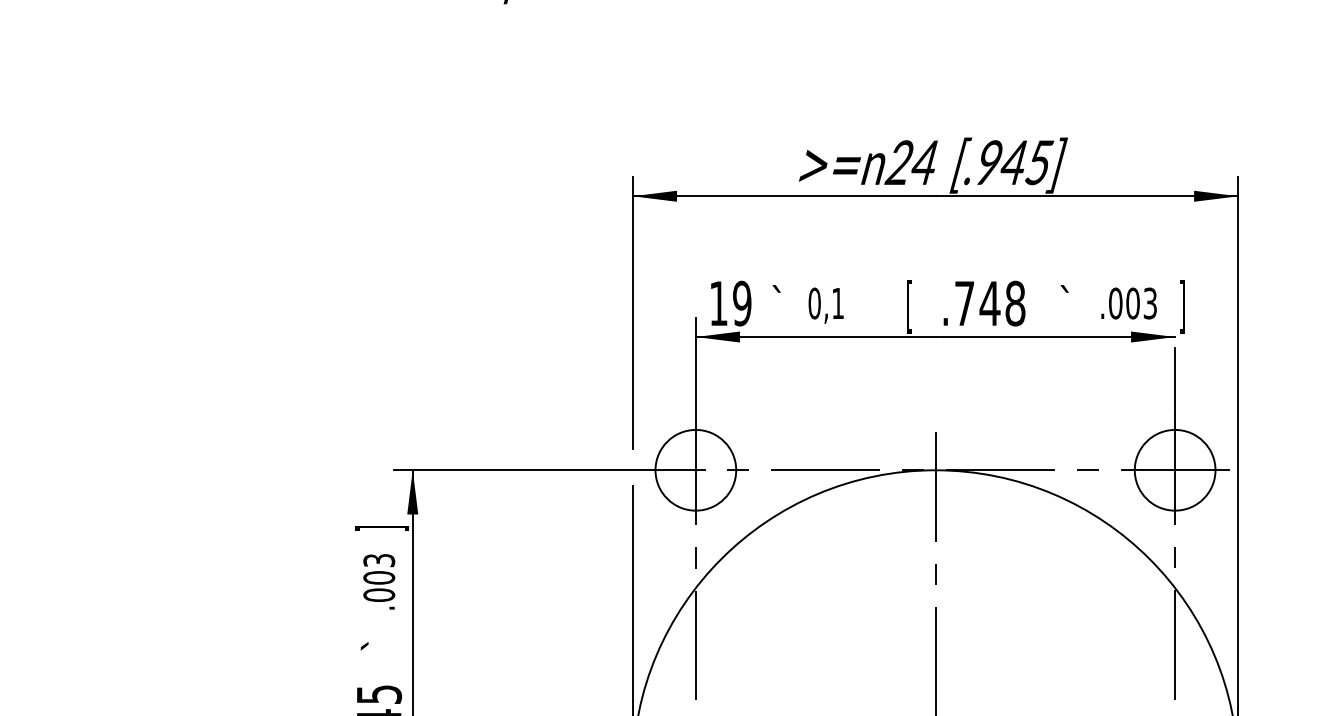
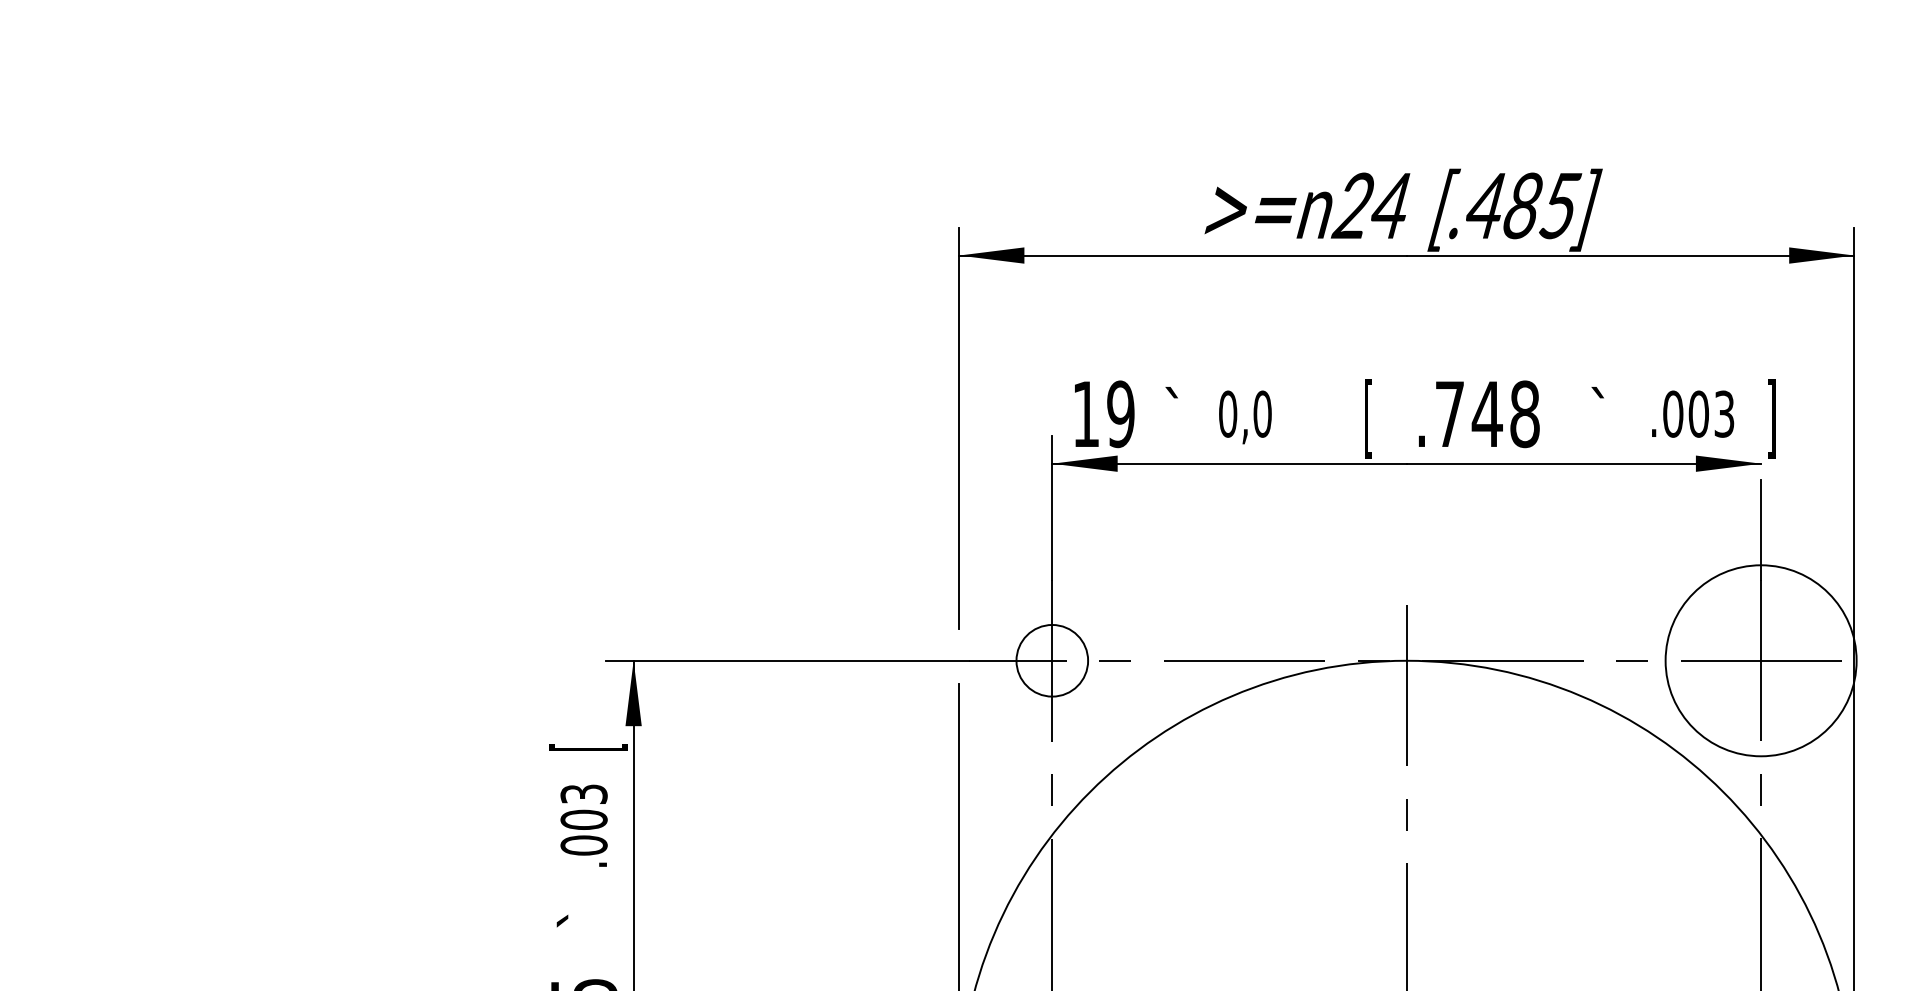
text: (1001, 162) -> (1504, 205), [.945] -> [.485]
text: (838, 303) -> (1263, 414), 0,1 -> 0,0
circle: (695, 469) -> (1051, 659), size x0.6
circle: (1174, 469) -> (1760, 659), size x1.6
text: (382, 528) -> (588, 746), ] -> [

